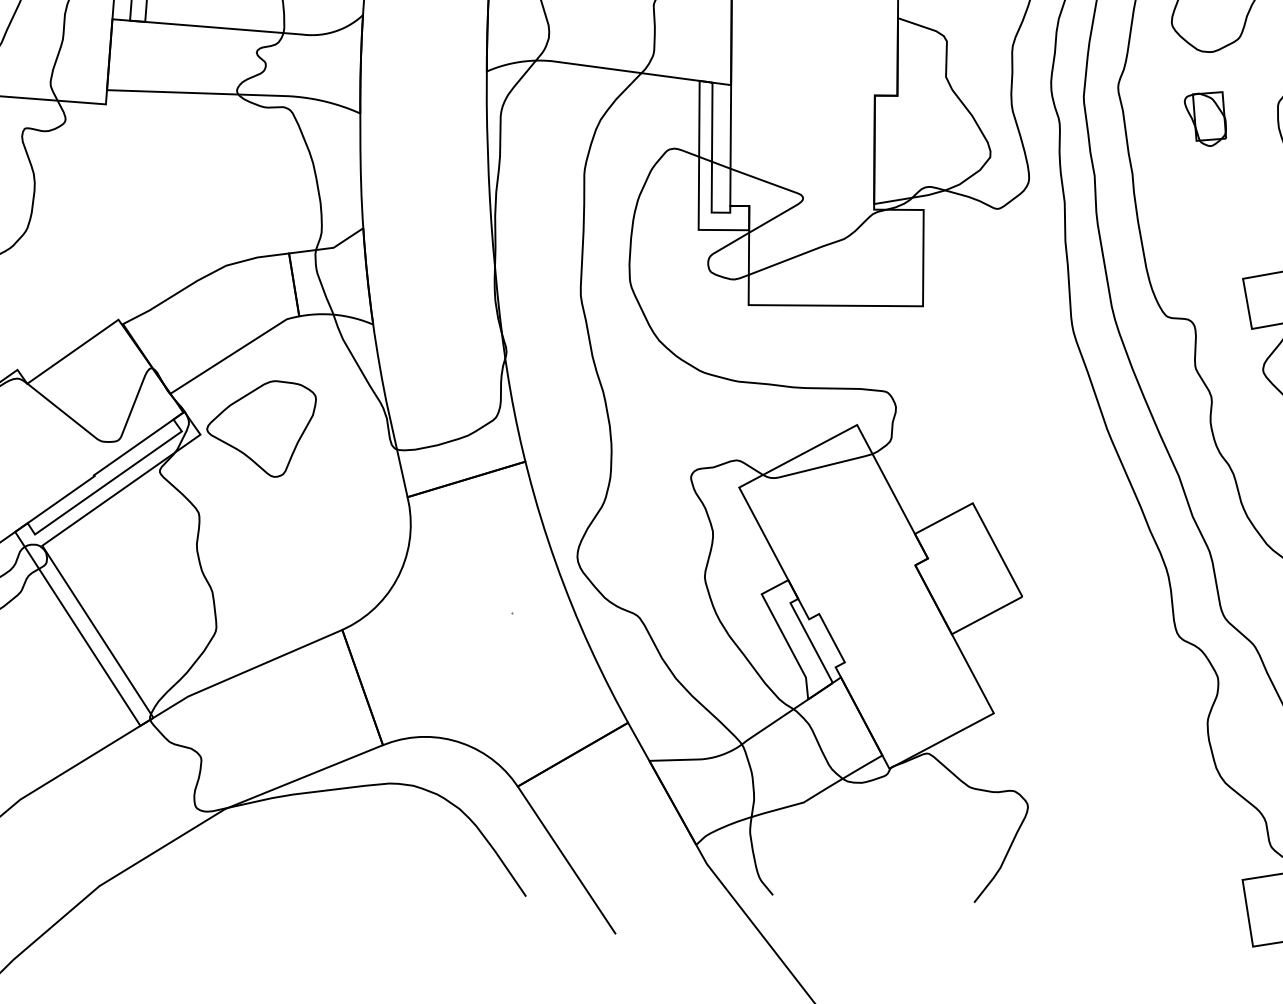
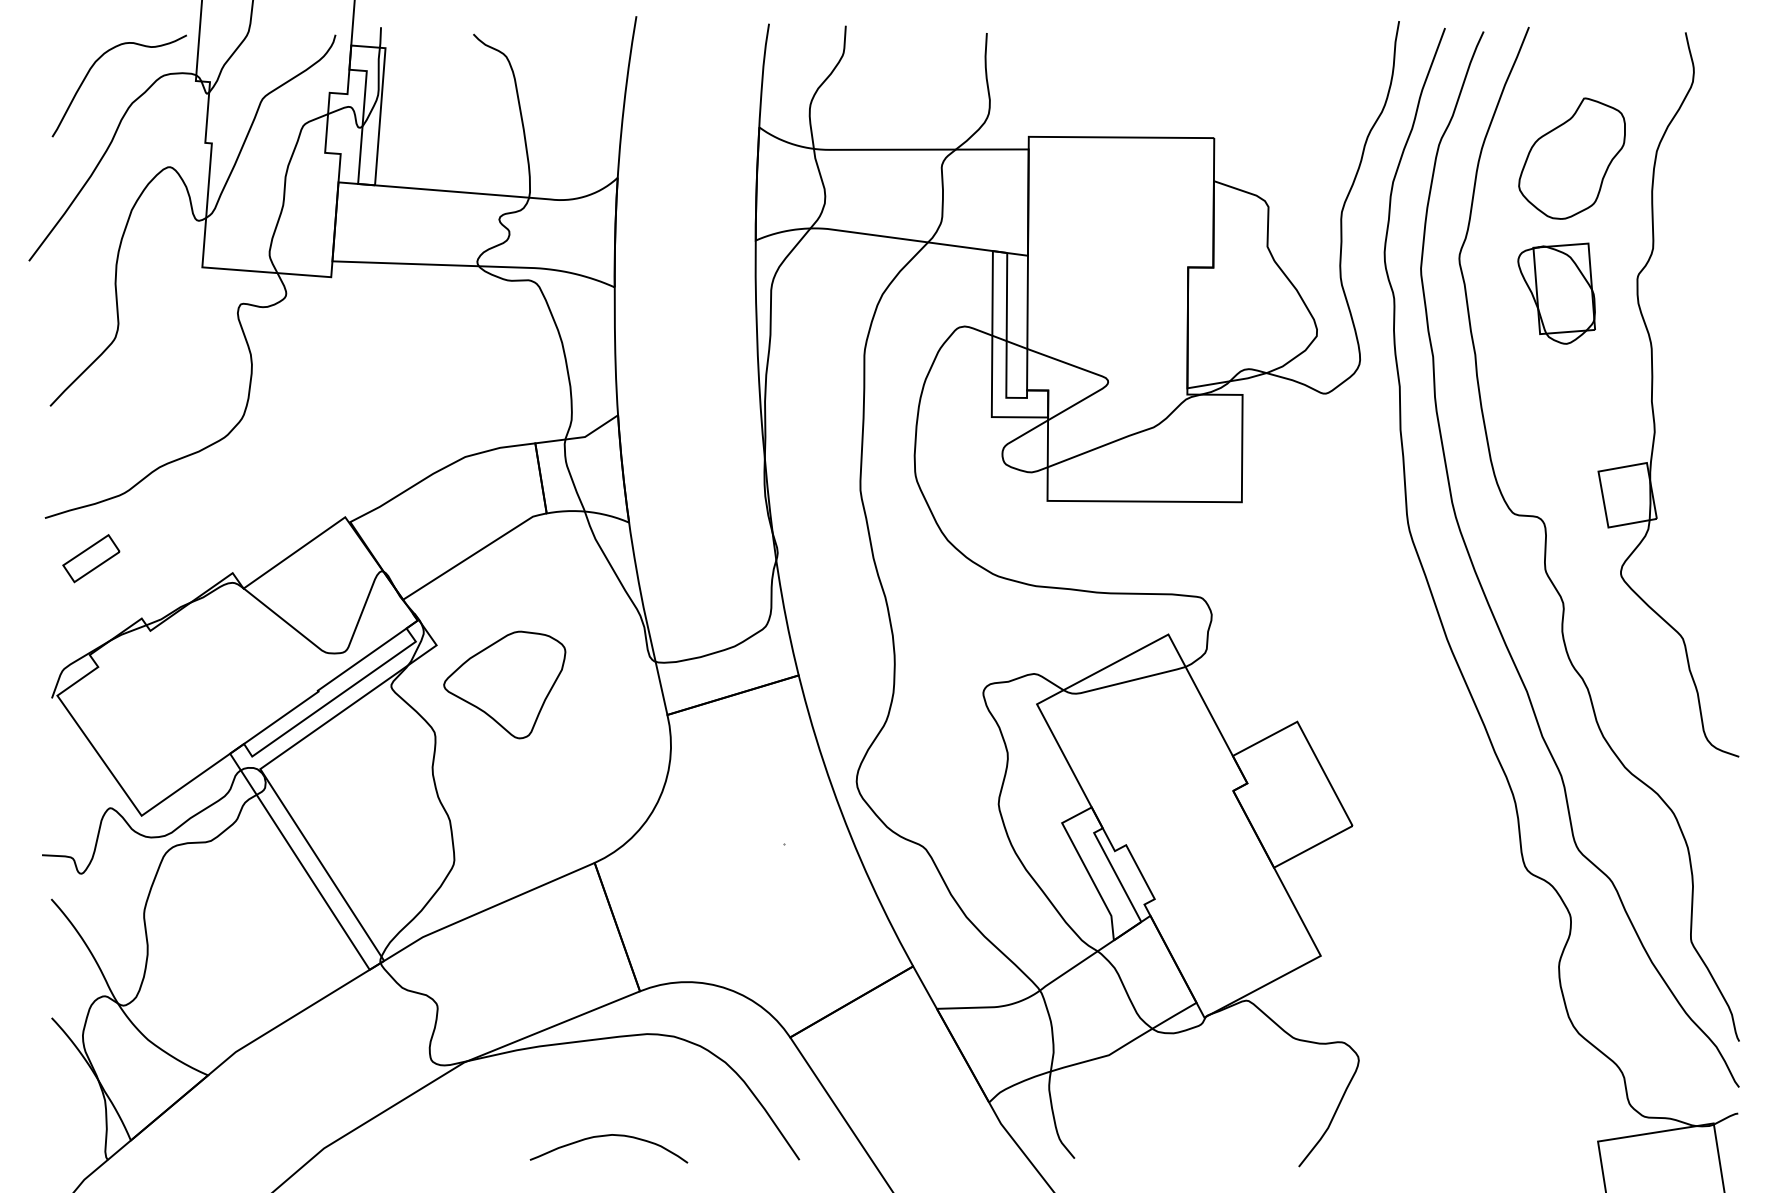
part: (1205, 118) -> (1556, 293), size x1.67
part: (261, 428) -> (504, 684), moved
curve: (354, 875) -> (608, 1136), added

